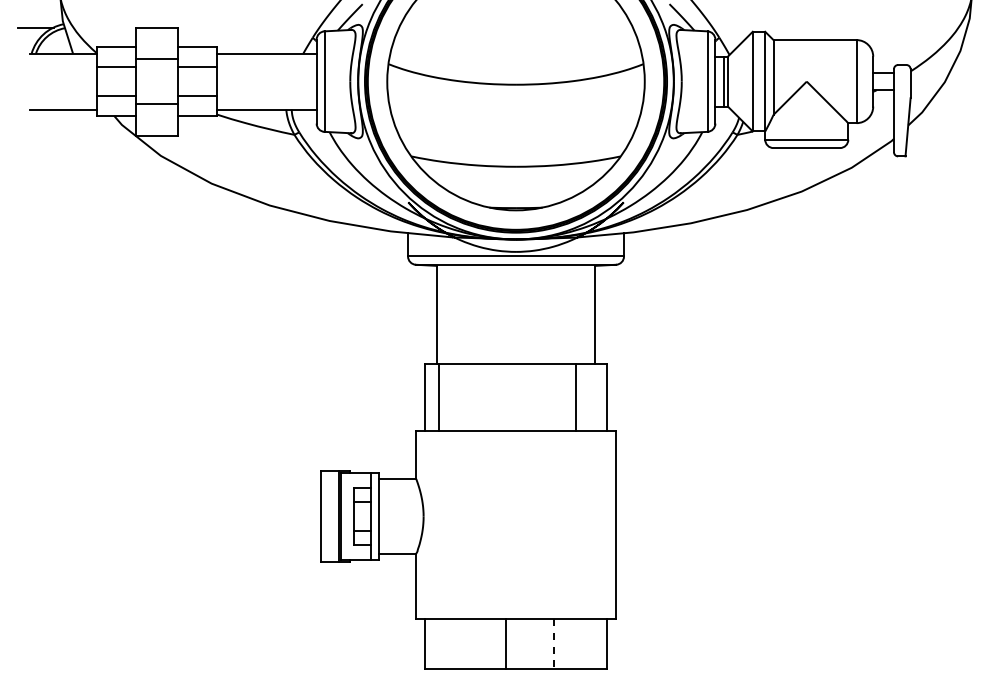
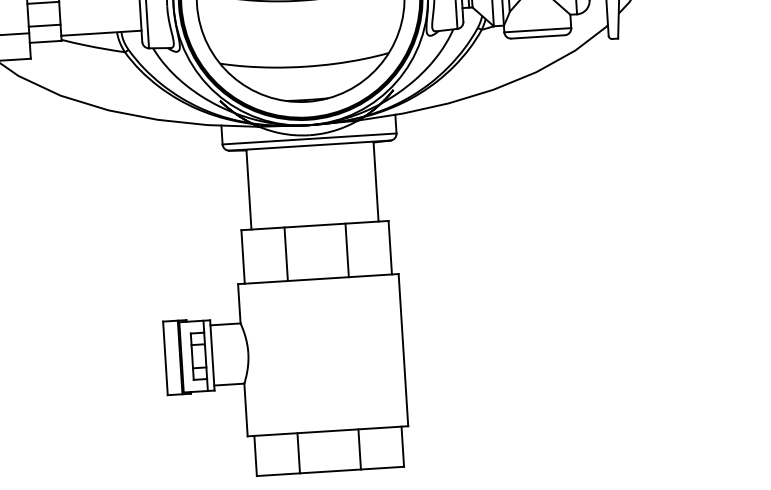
line: (439, 397) -> (286, 254), moved
line: (575, 397) -> (346, 250), moved
line: (506, 644) -> (298, 453), moved
line: (553, 644) -> (359, 449), dashed -> solid

